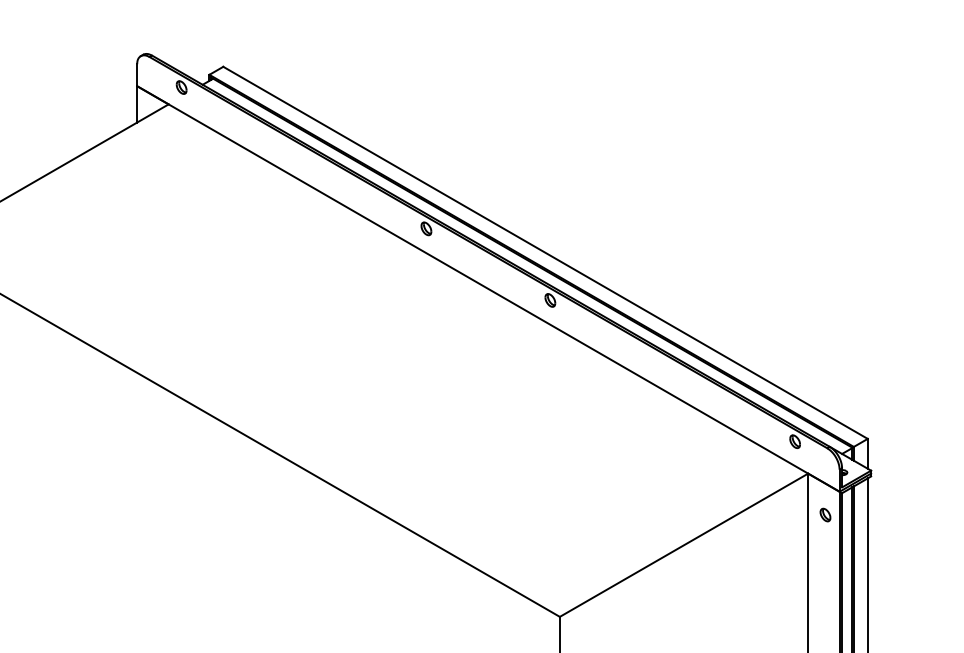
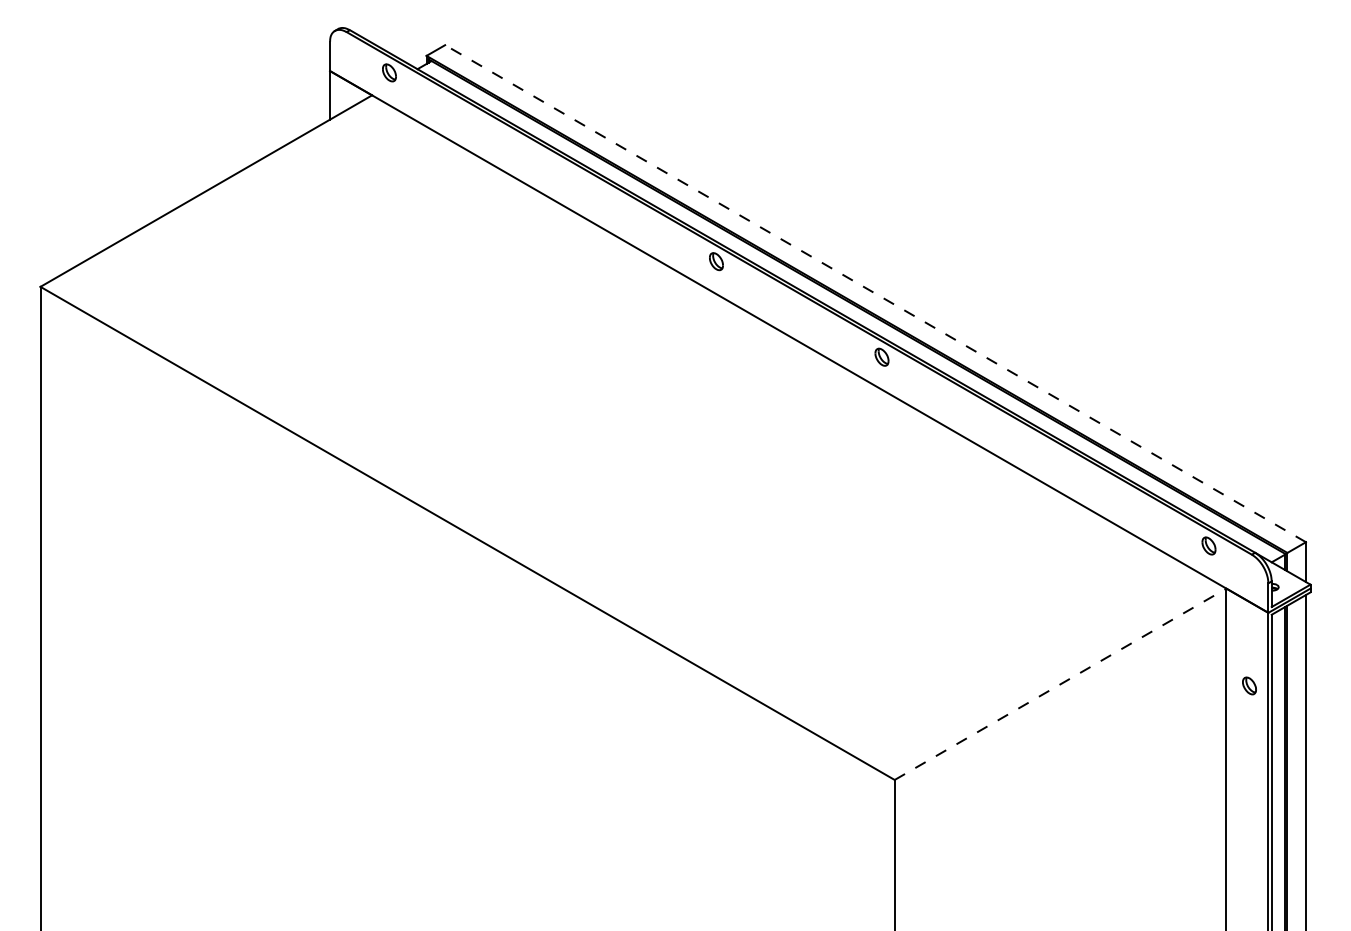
line: (545, 252) -> (875, 293), solid -> dashed
part: (825, 514) -> (1249, 685), moved
line: (684, 545) -> (1061, 684), solid -> dashed

